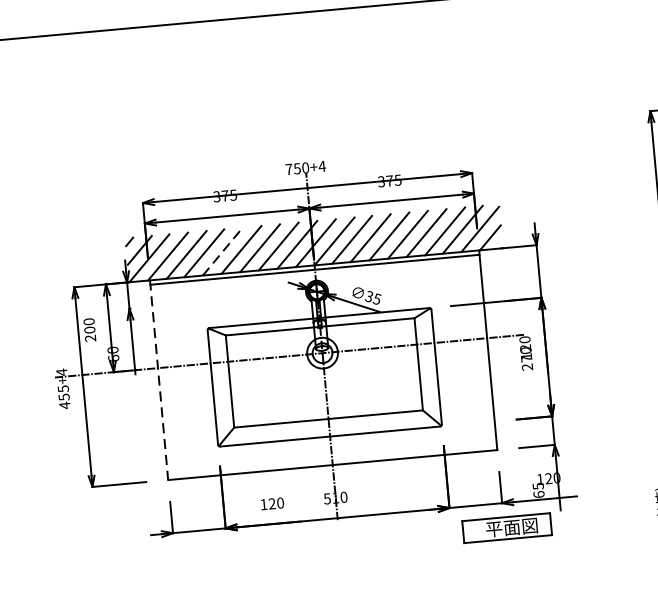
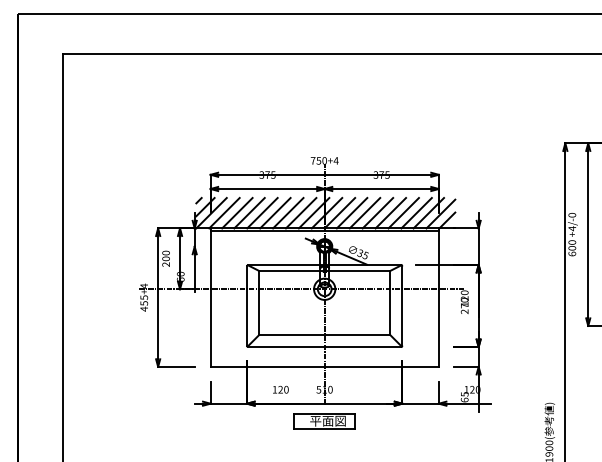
line: (222, 252) -> (262, 213), dashed -> solid
line: (159, 381) -> (210, 298), dashed -> solid
part: (506, 528) -> (324, 421), moved

